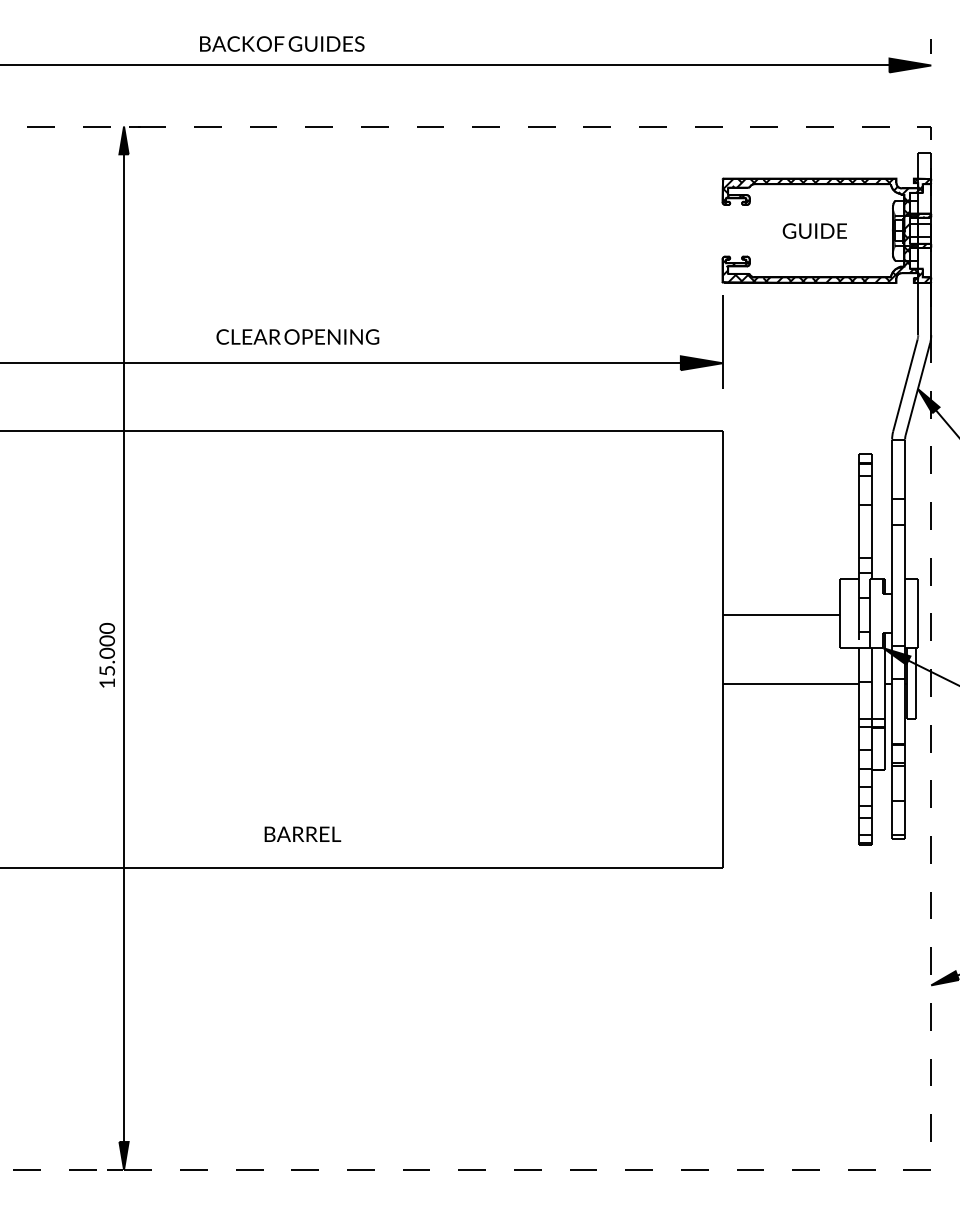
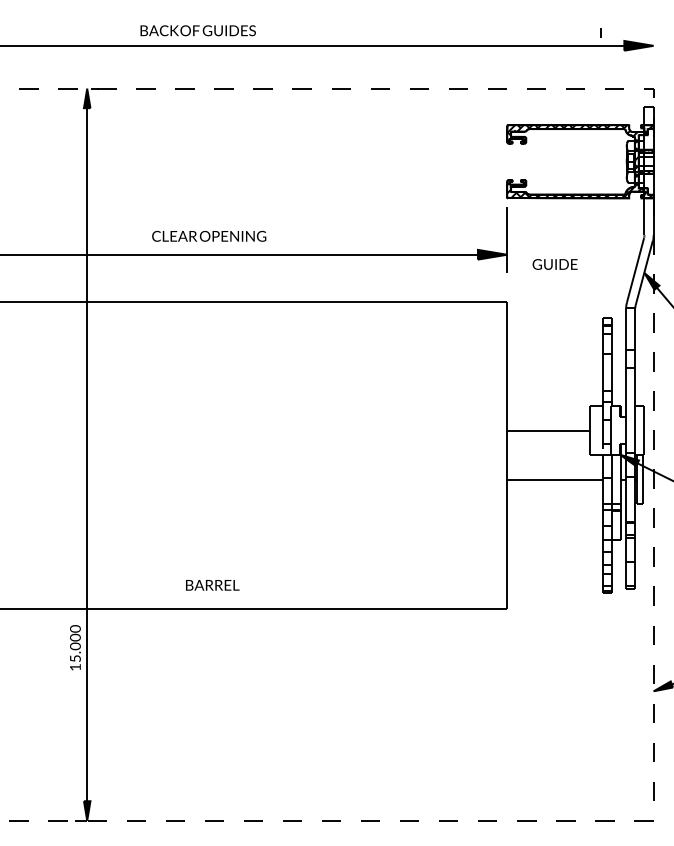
line: (930, 46) -> (600, 32), moved
text: (814, 230) -> (554, 264), moved
text: (106, 655) -> (74, 647), moved

